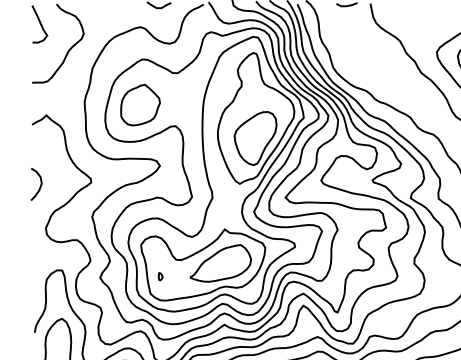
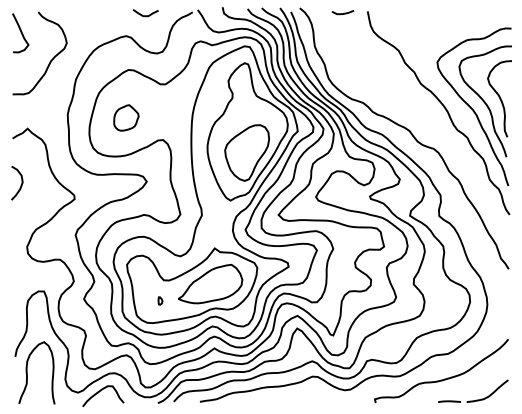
part: (140, 104) -> (126, 117), size x0.6
curve: (40, 183) -> (21, 182), moved
part: (160, 276) -> (160, 300), moved

